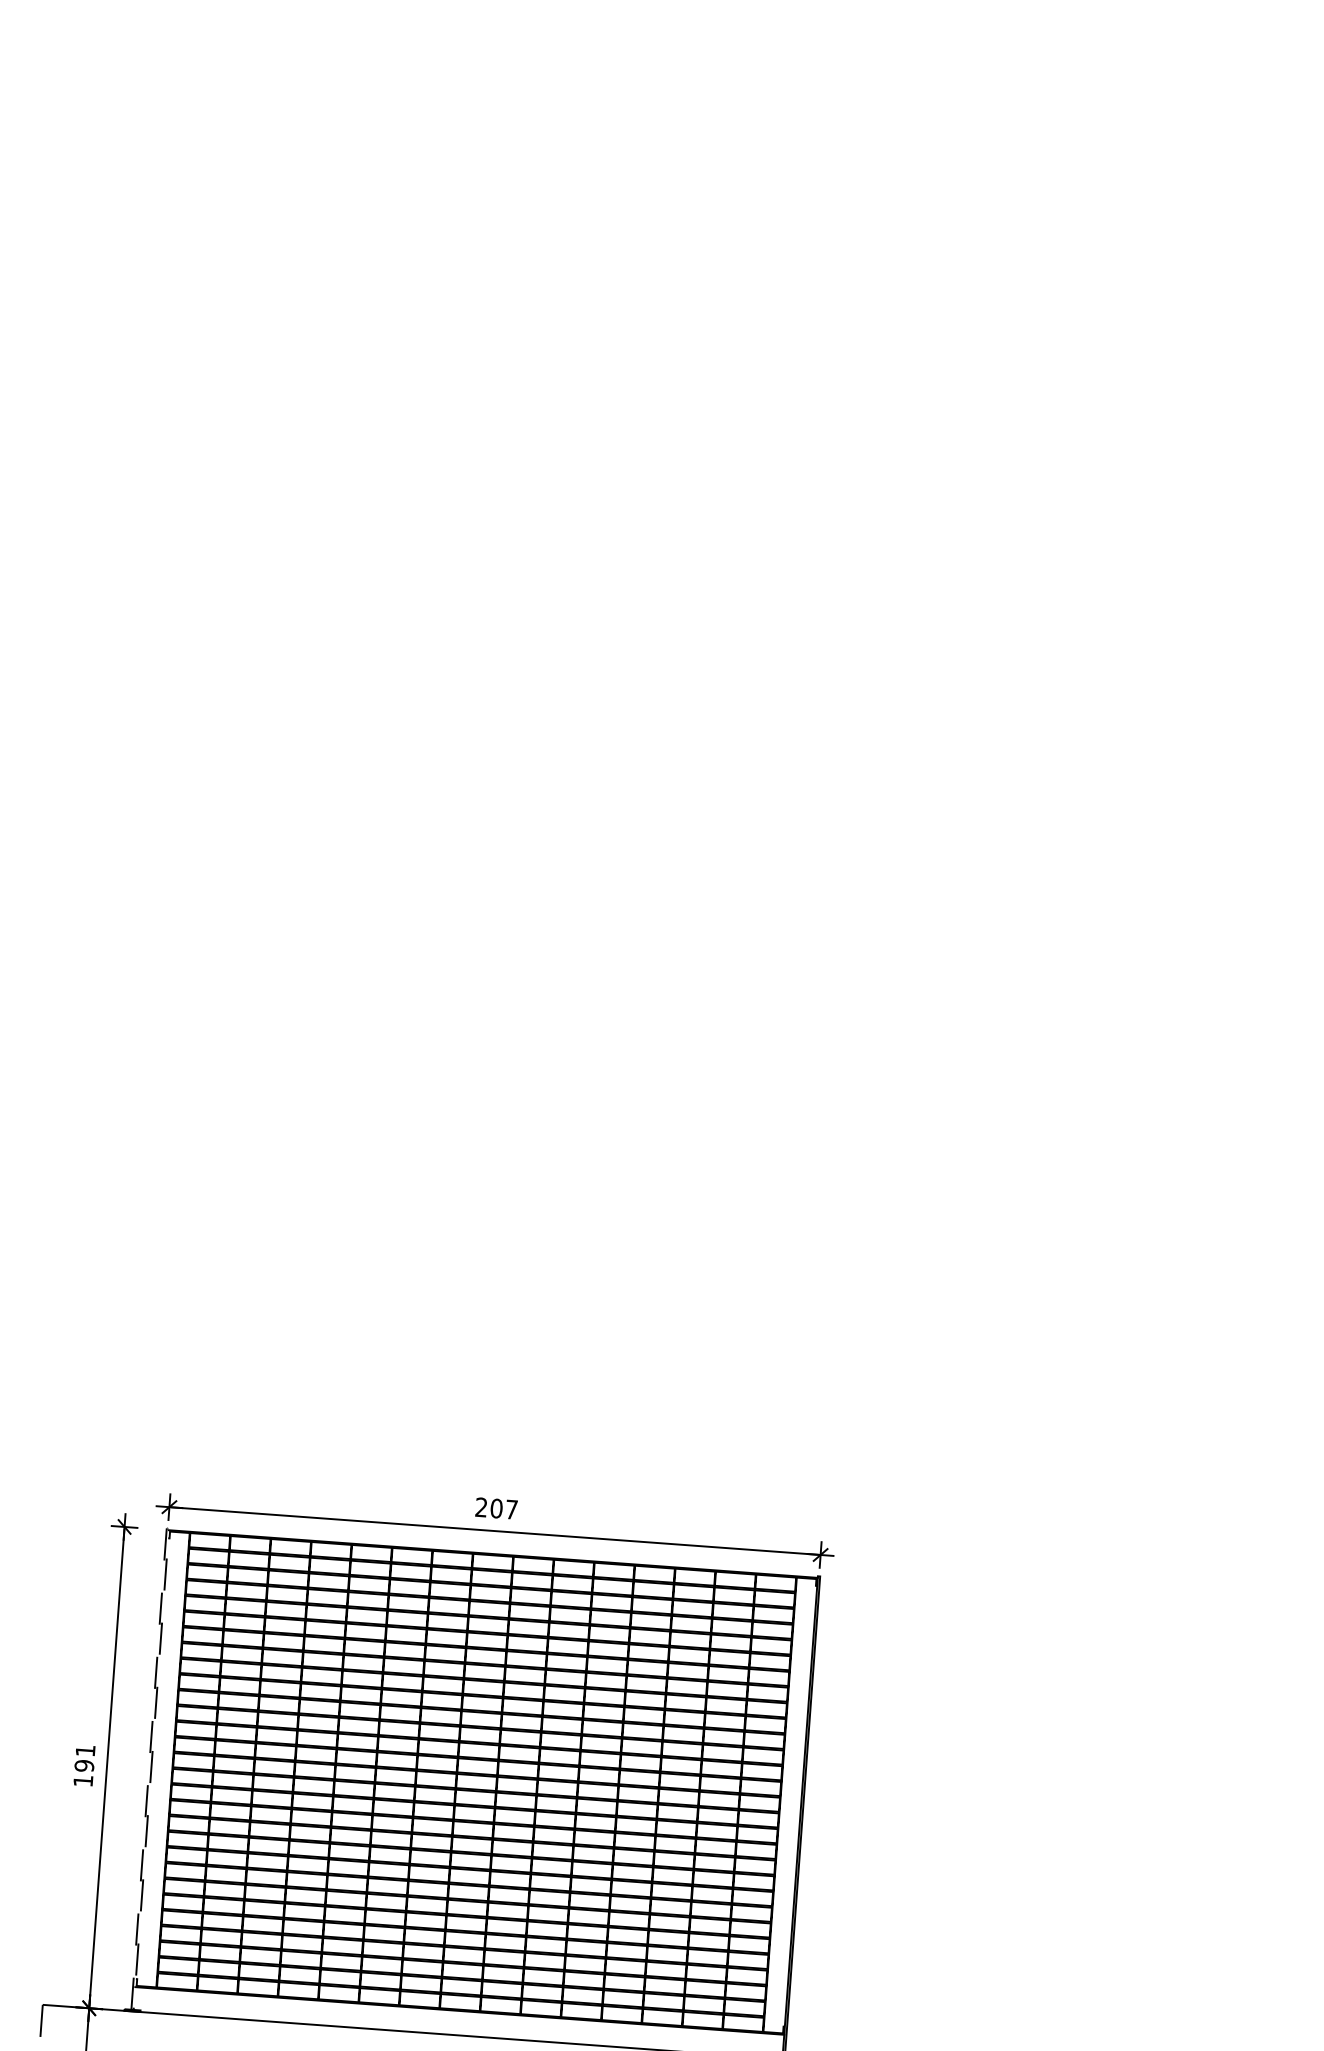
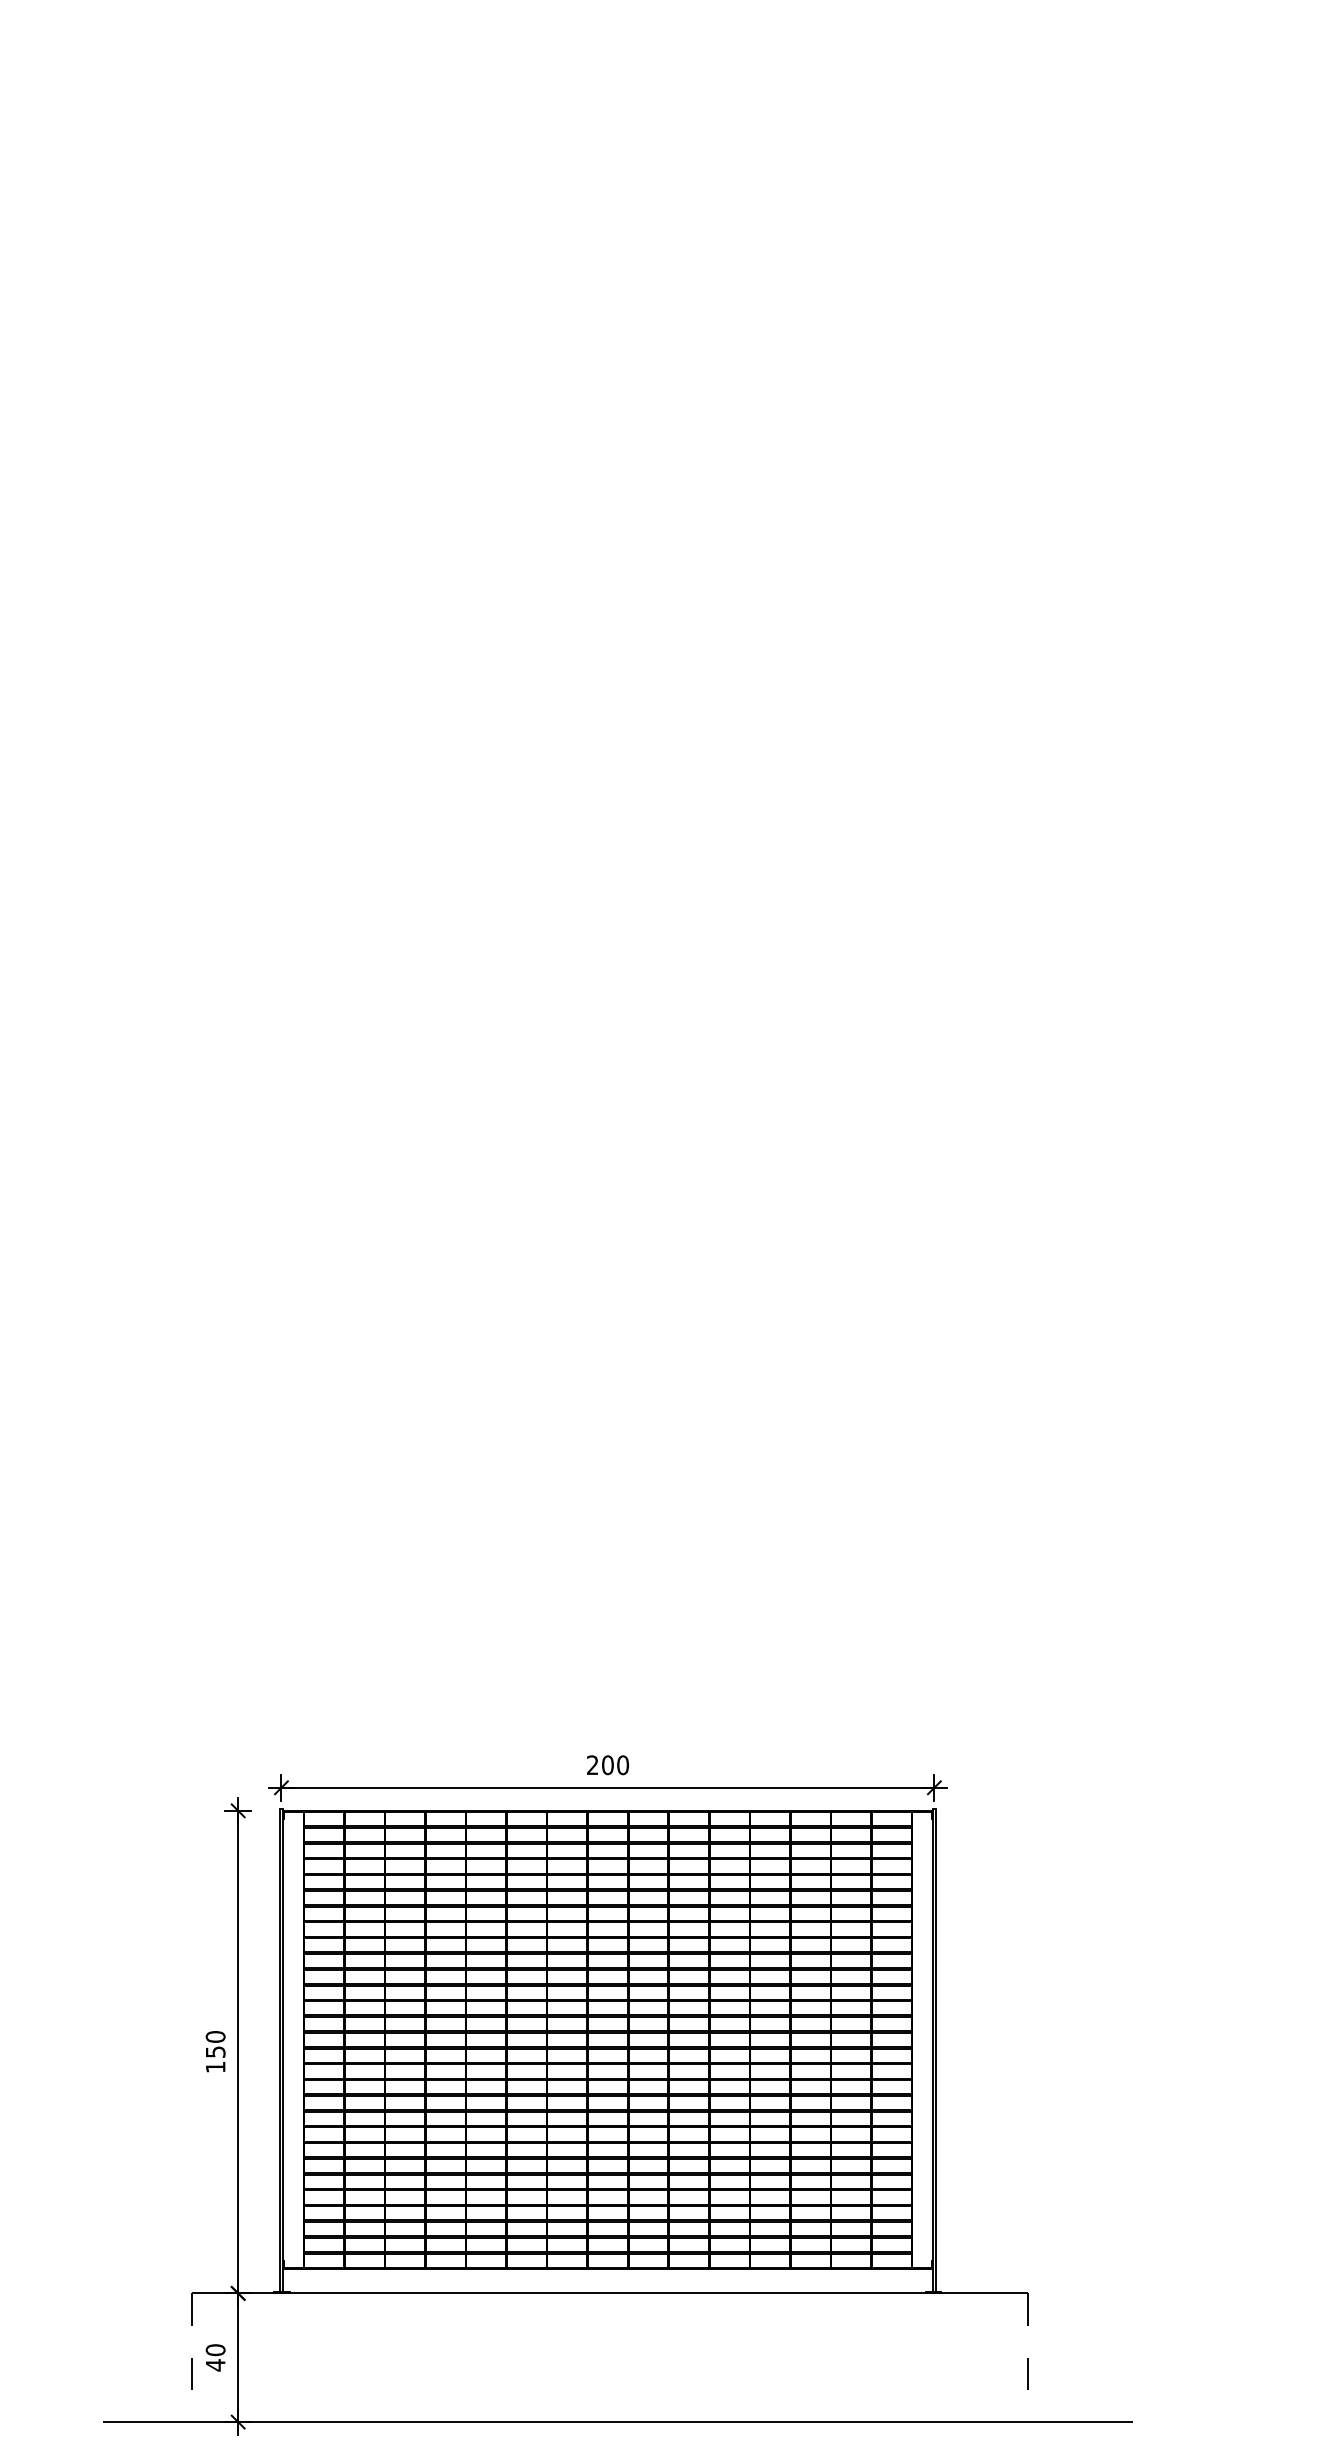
text: (512, 1509) -> (623, 1765), 207 -> 200
line: (167, 1528) -> (281, 1809), dashed -> solid
text: (84, 1758) -> (215, 2044), 191 -> 150

